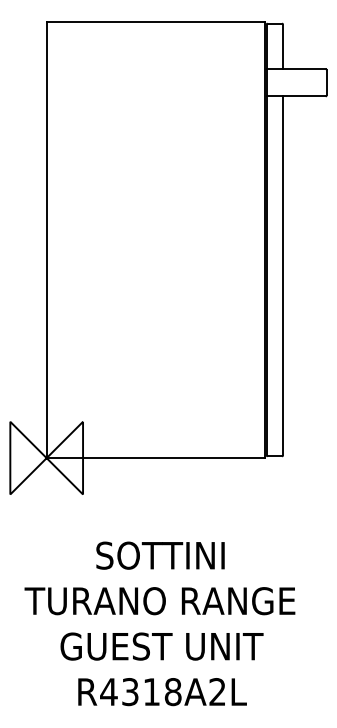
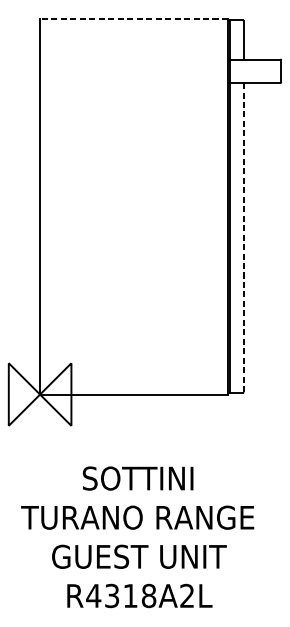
line: (155, 21) -> (133, 18), solid -> dashed
line: (283, 275) -> (244, 237), solid -> dashed

